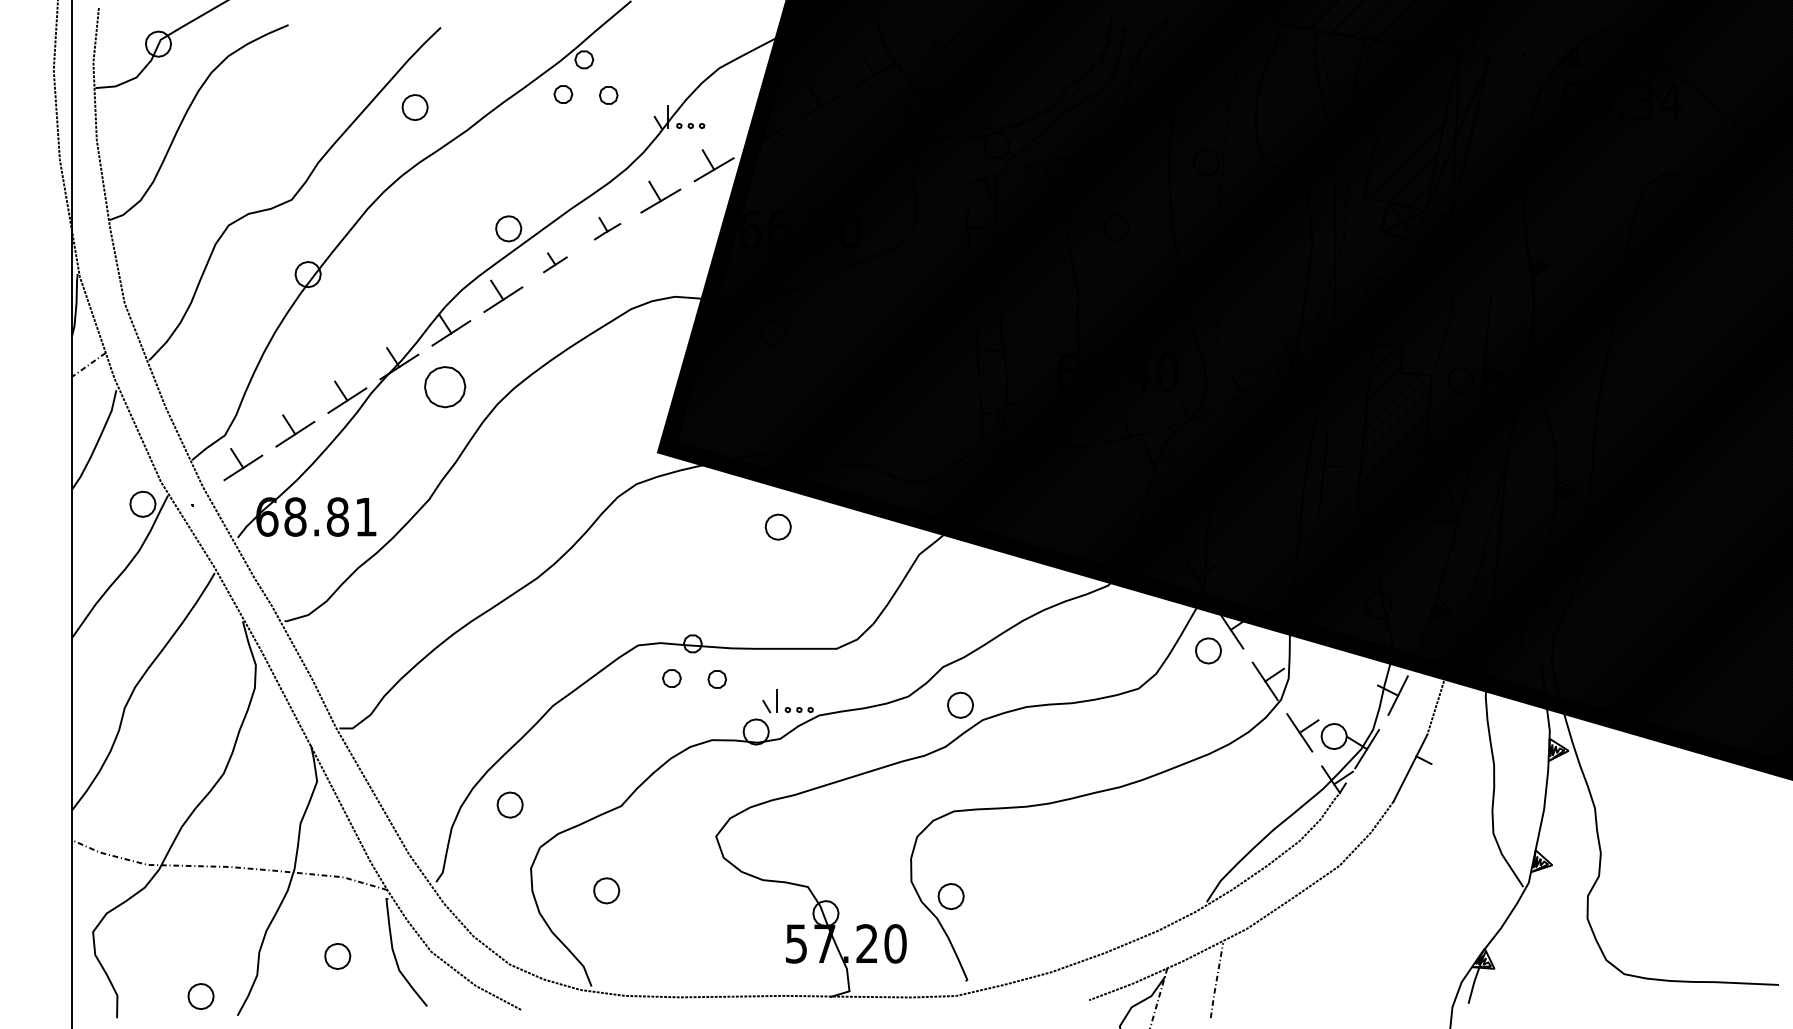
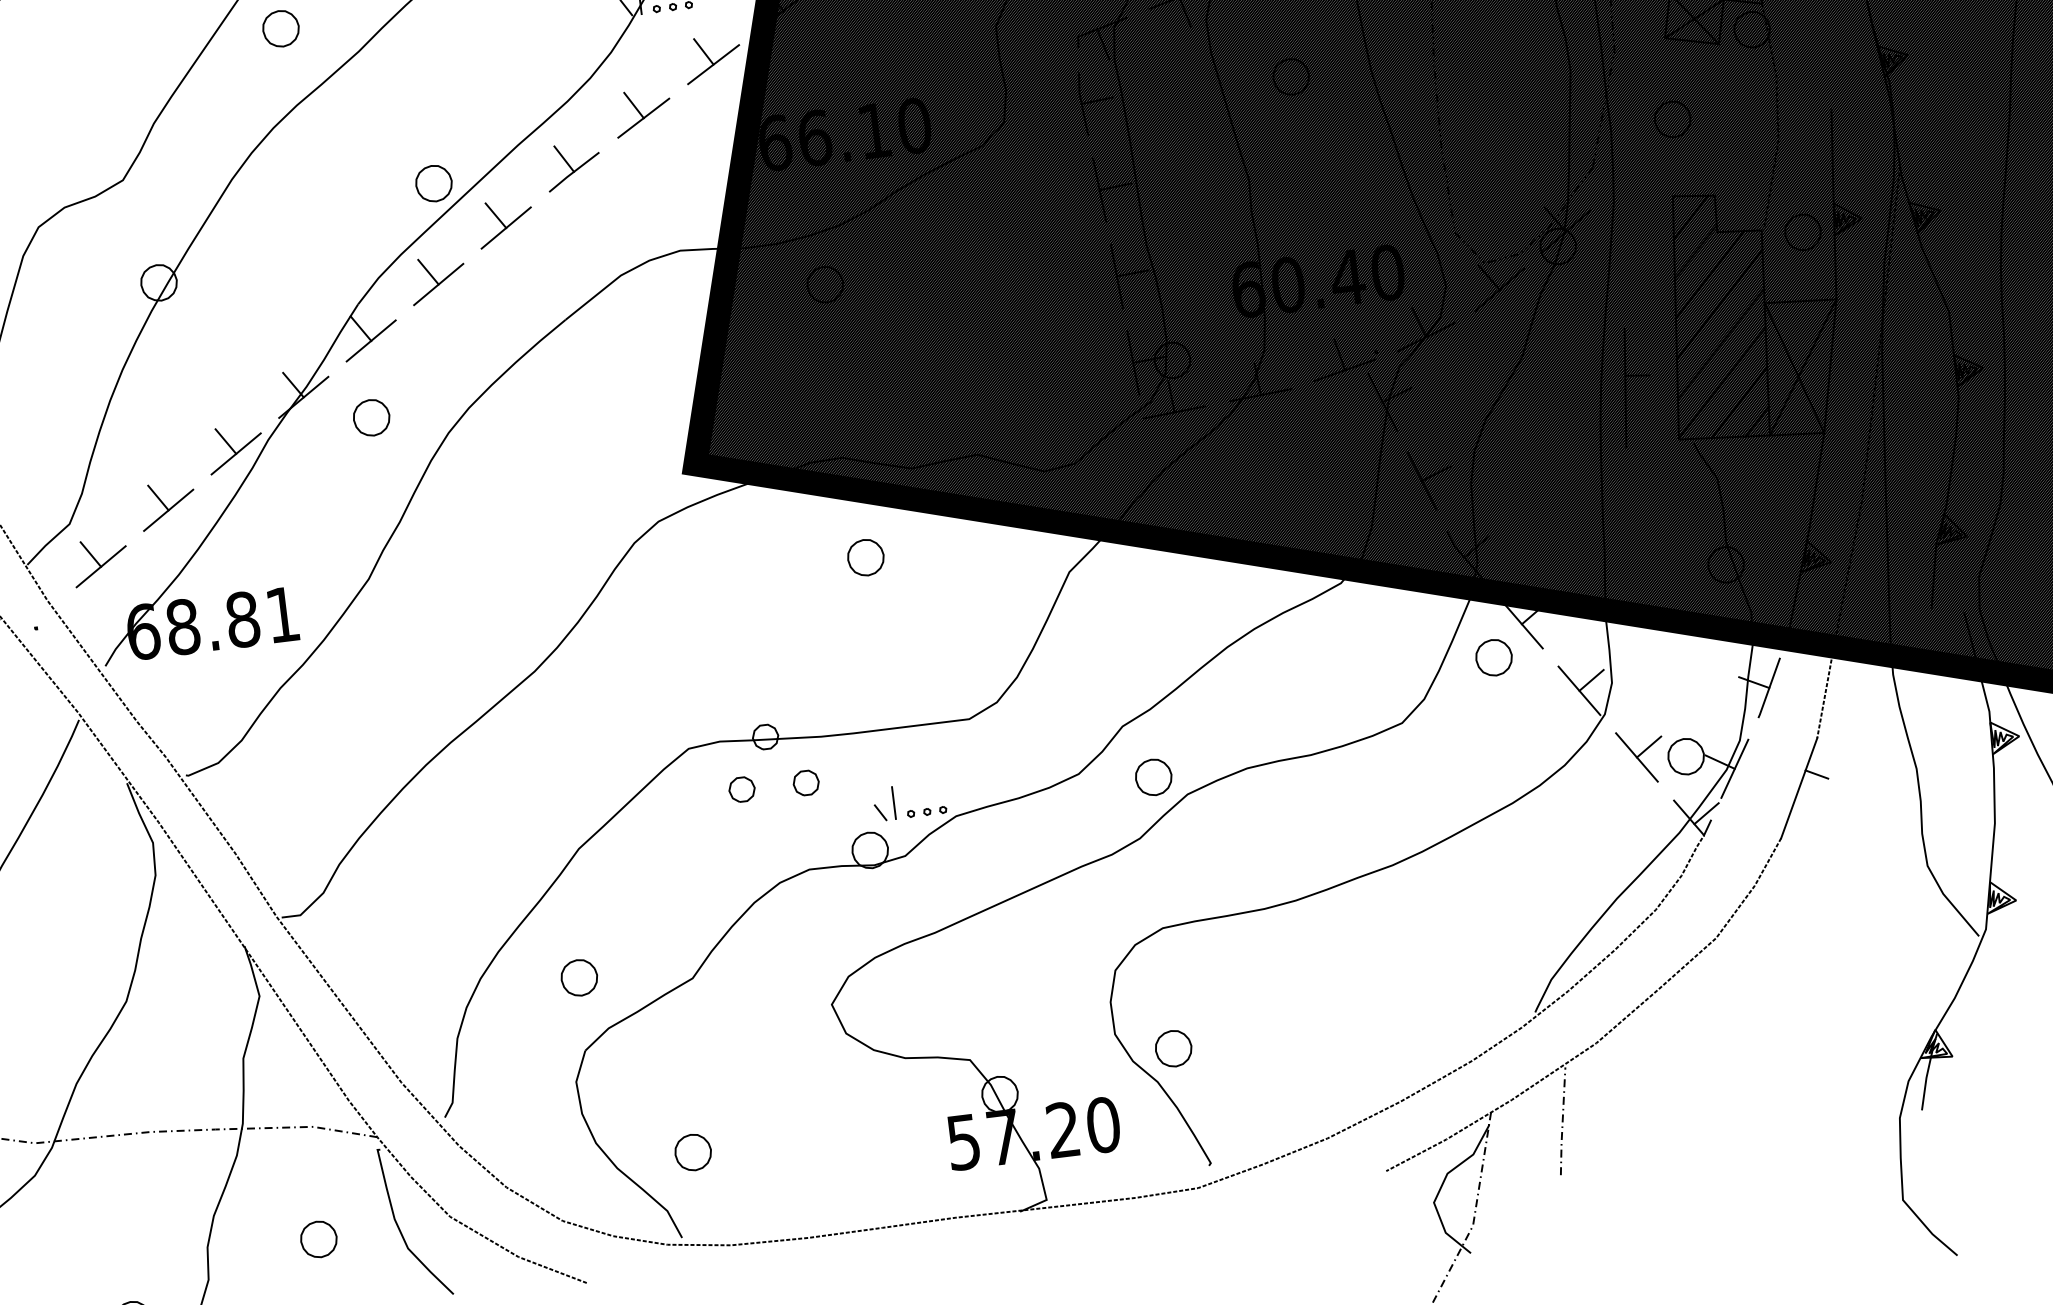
part: (607, 228) -> (573, 166), size x1.43
part: (555, 262) -> (505, 222), size x1.67
part: (444, 386) -> (370, 417), size x0.62
part: (509, 804) -> (578, 977), moved
part: (606, 890) -> (692, 1152), moved

